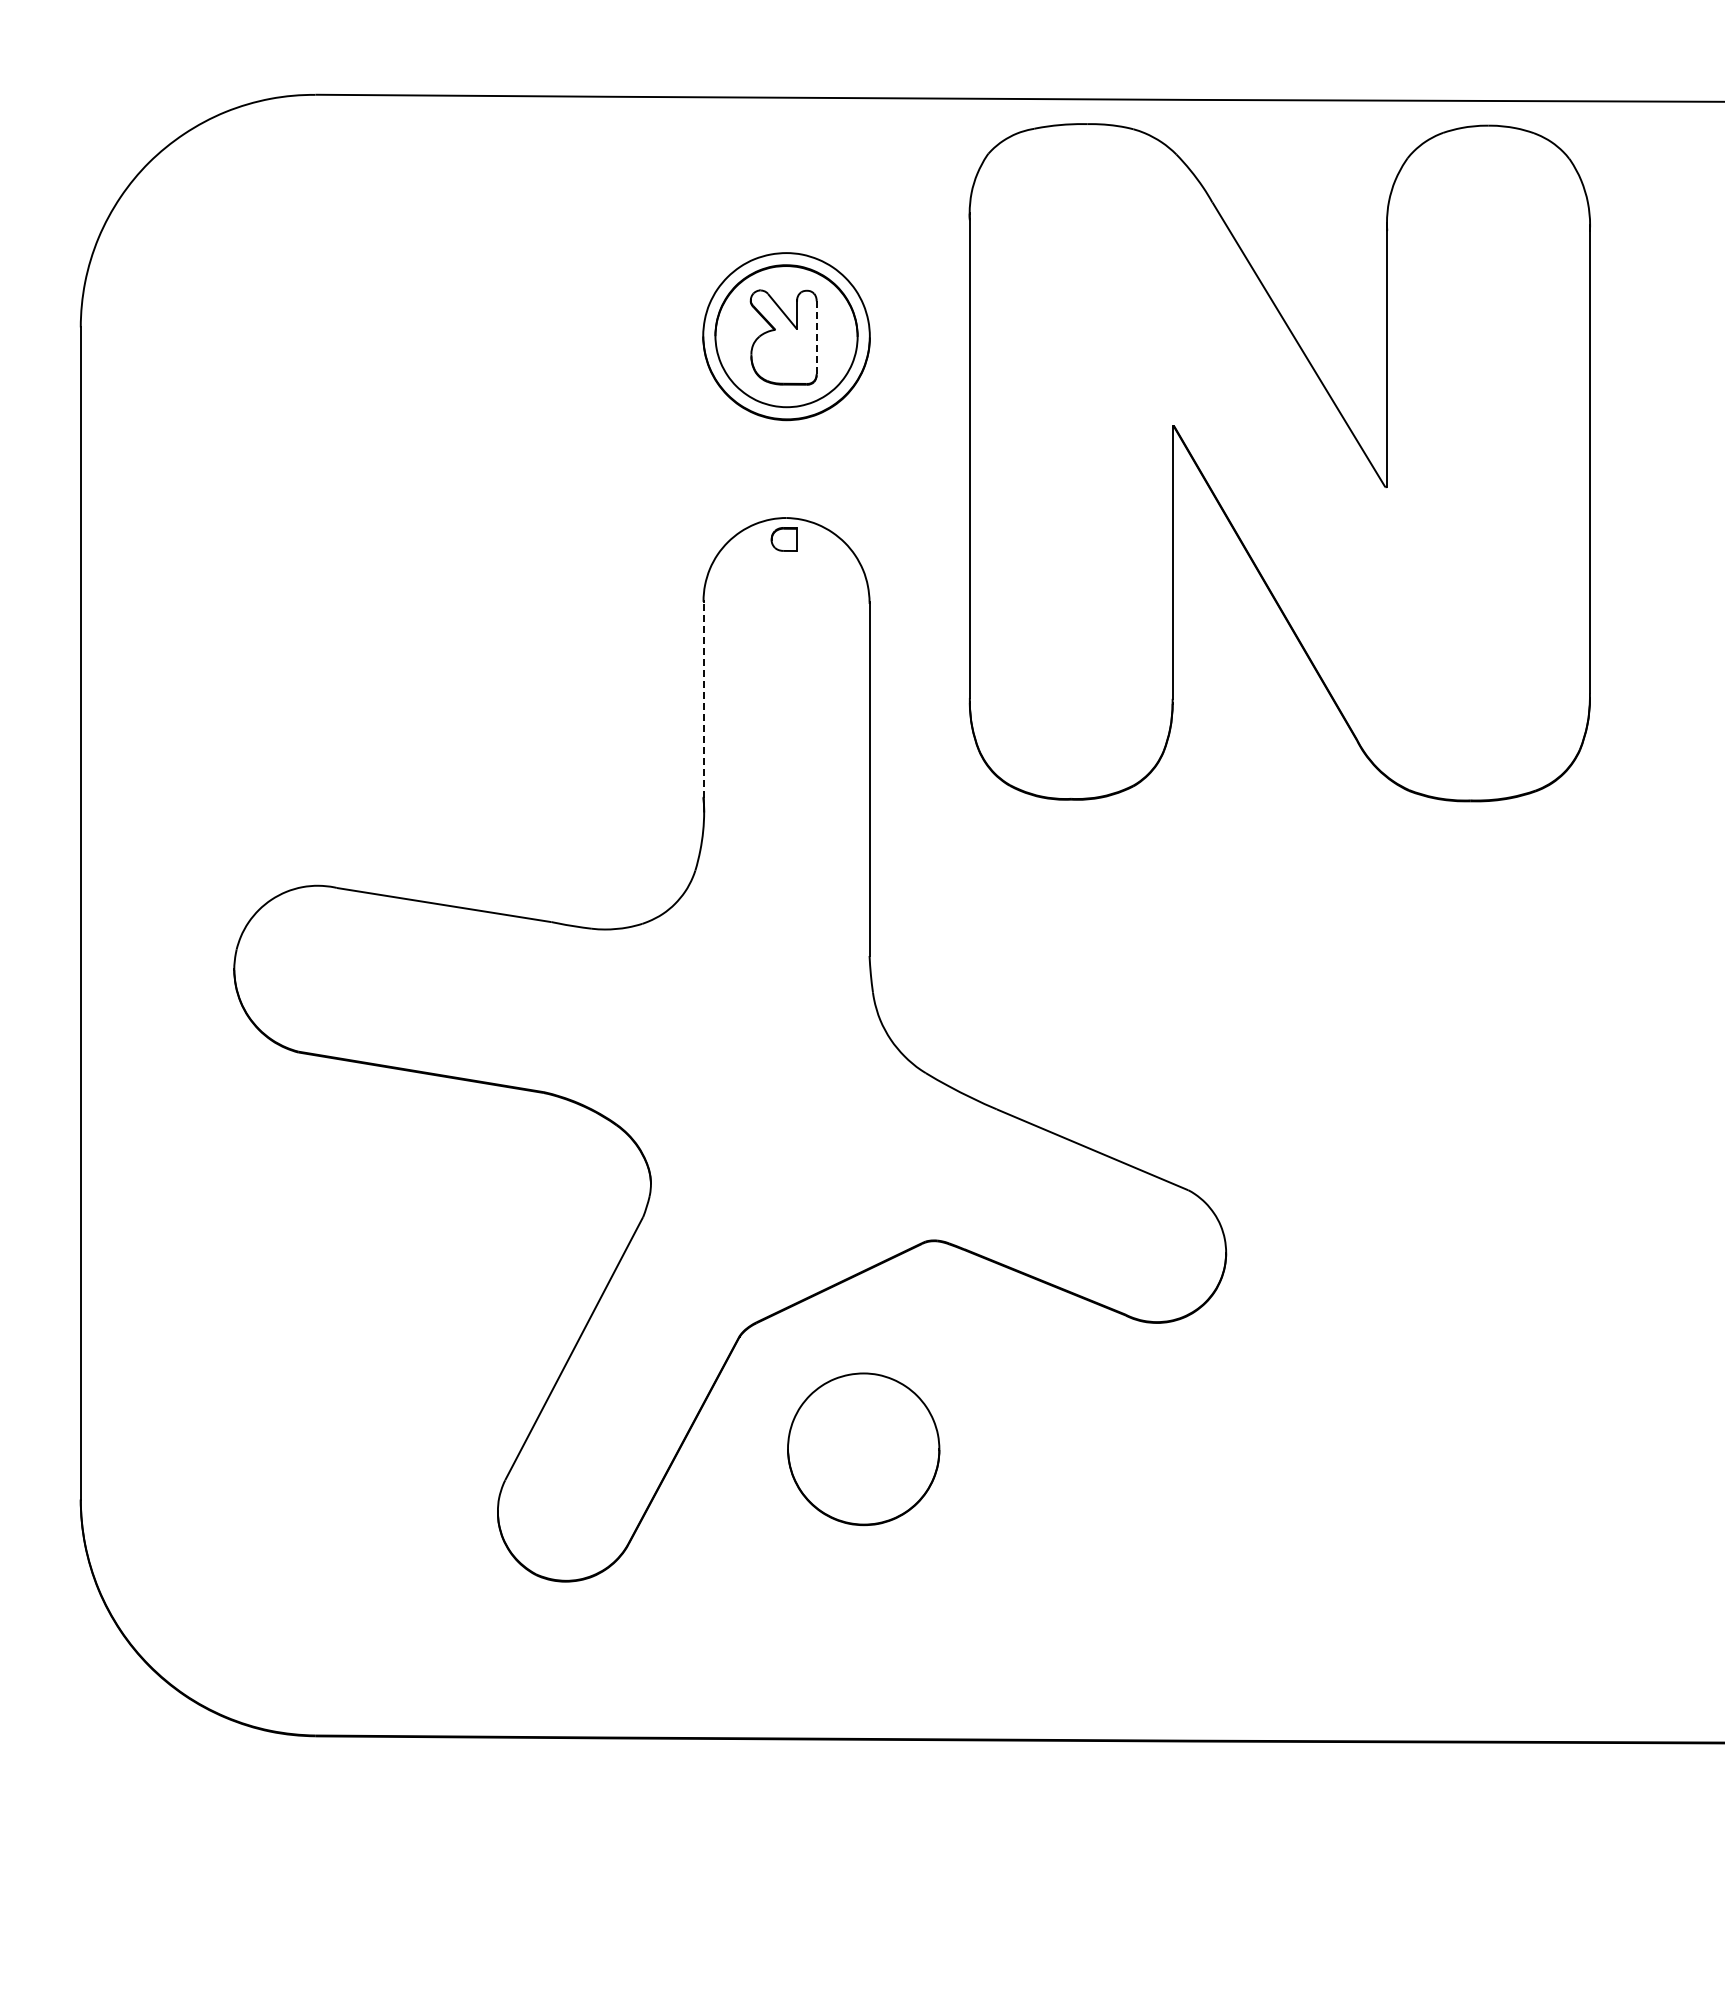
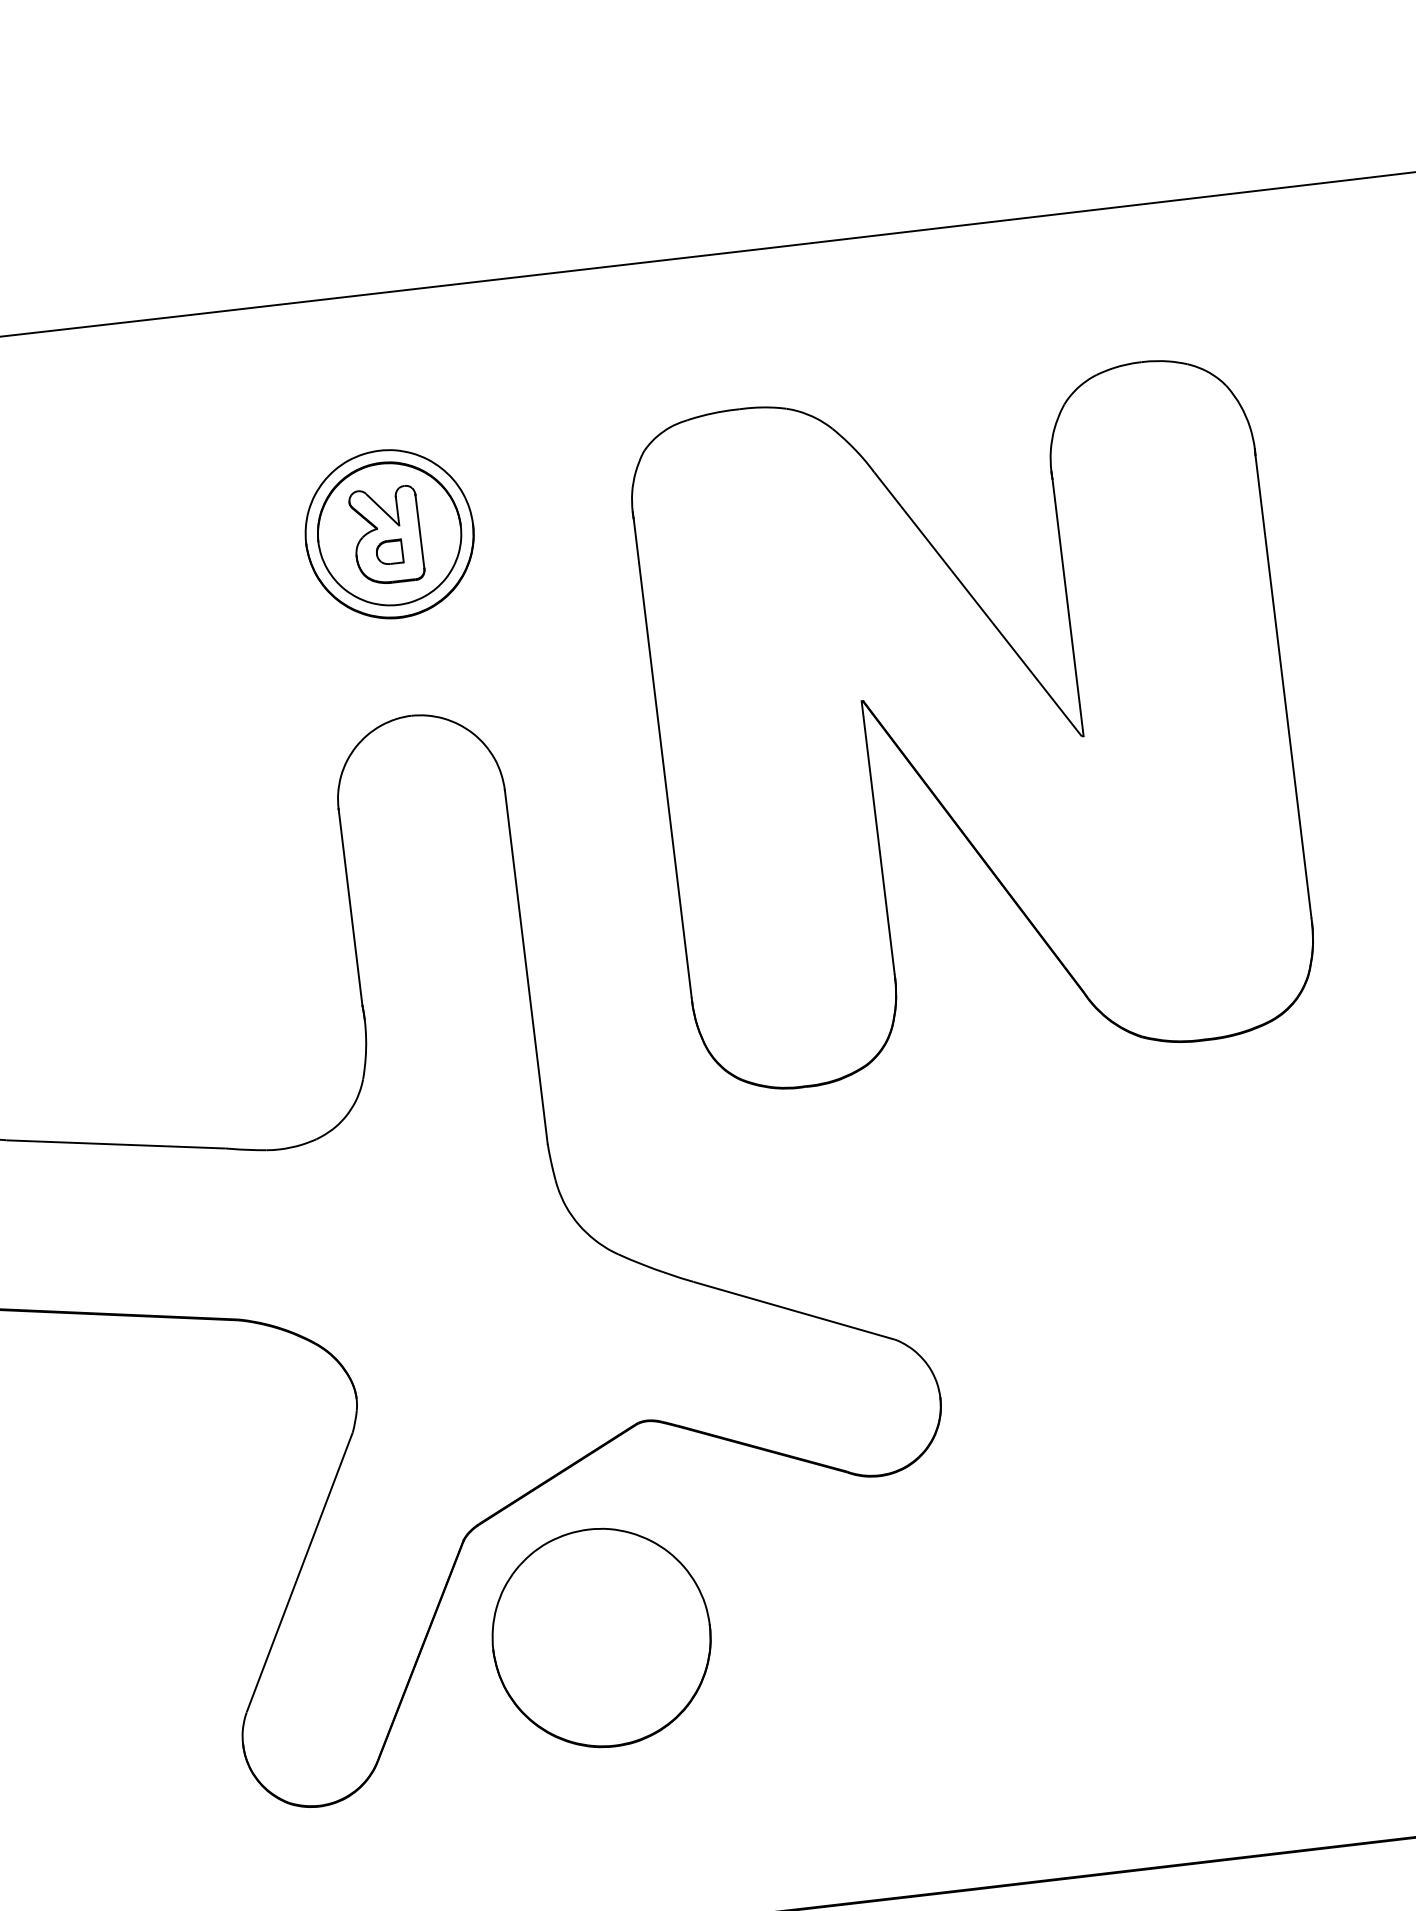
line: (816, 337) -> (419, 531), dashed -> solid
part: (1279, 462) -> (972, 724), moved
part: (783, 539) -> (388, 552), moved
line: (703, 699) -> (350, 907), dashed -> solid
part: (863, 1449) -> (601, 1638), size x1.43

